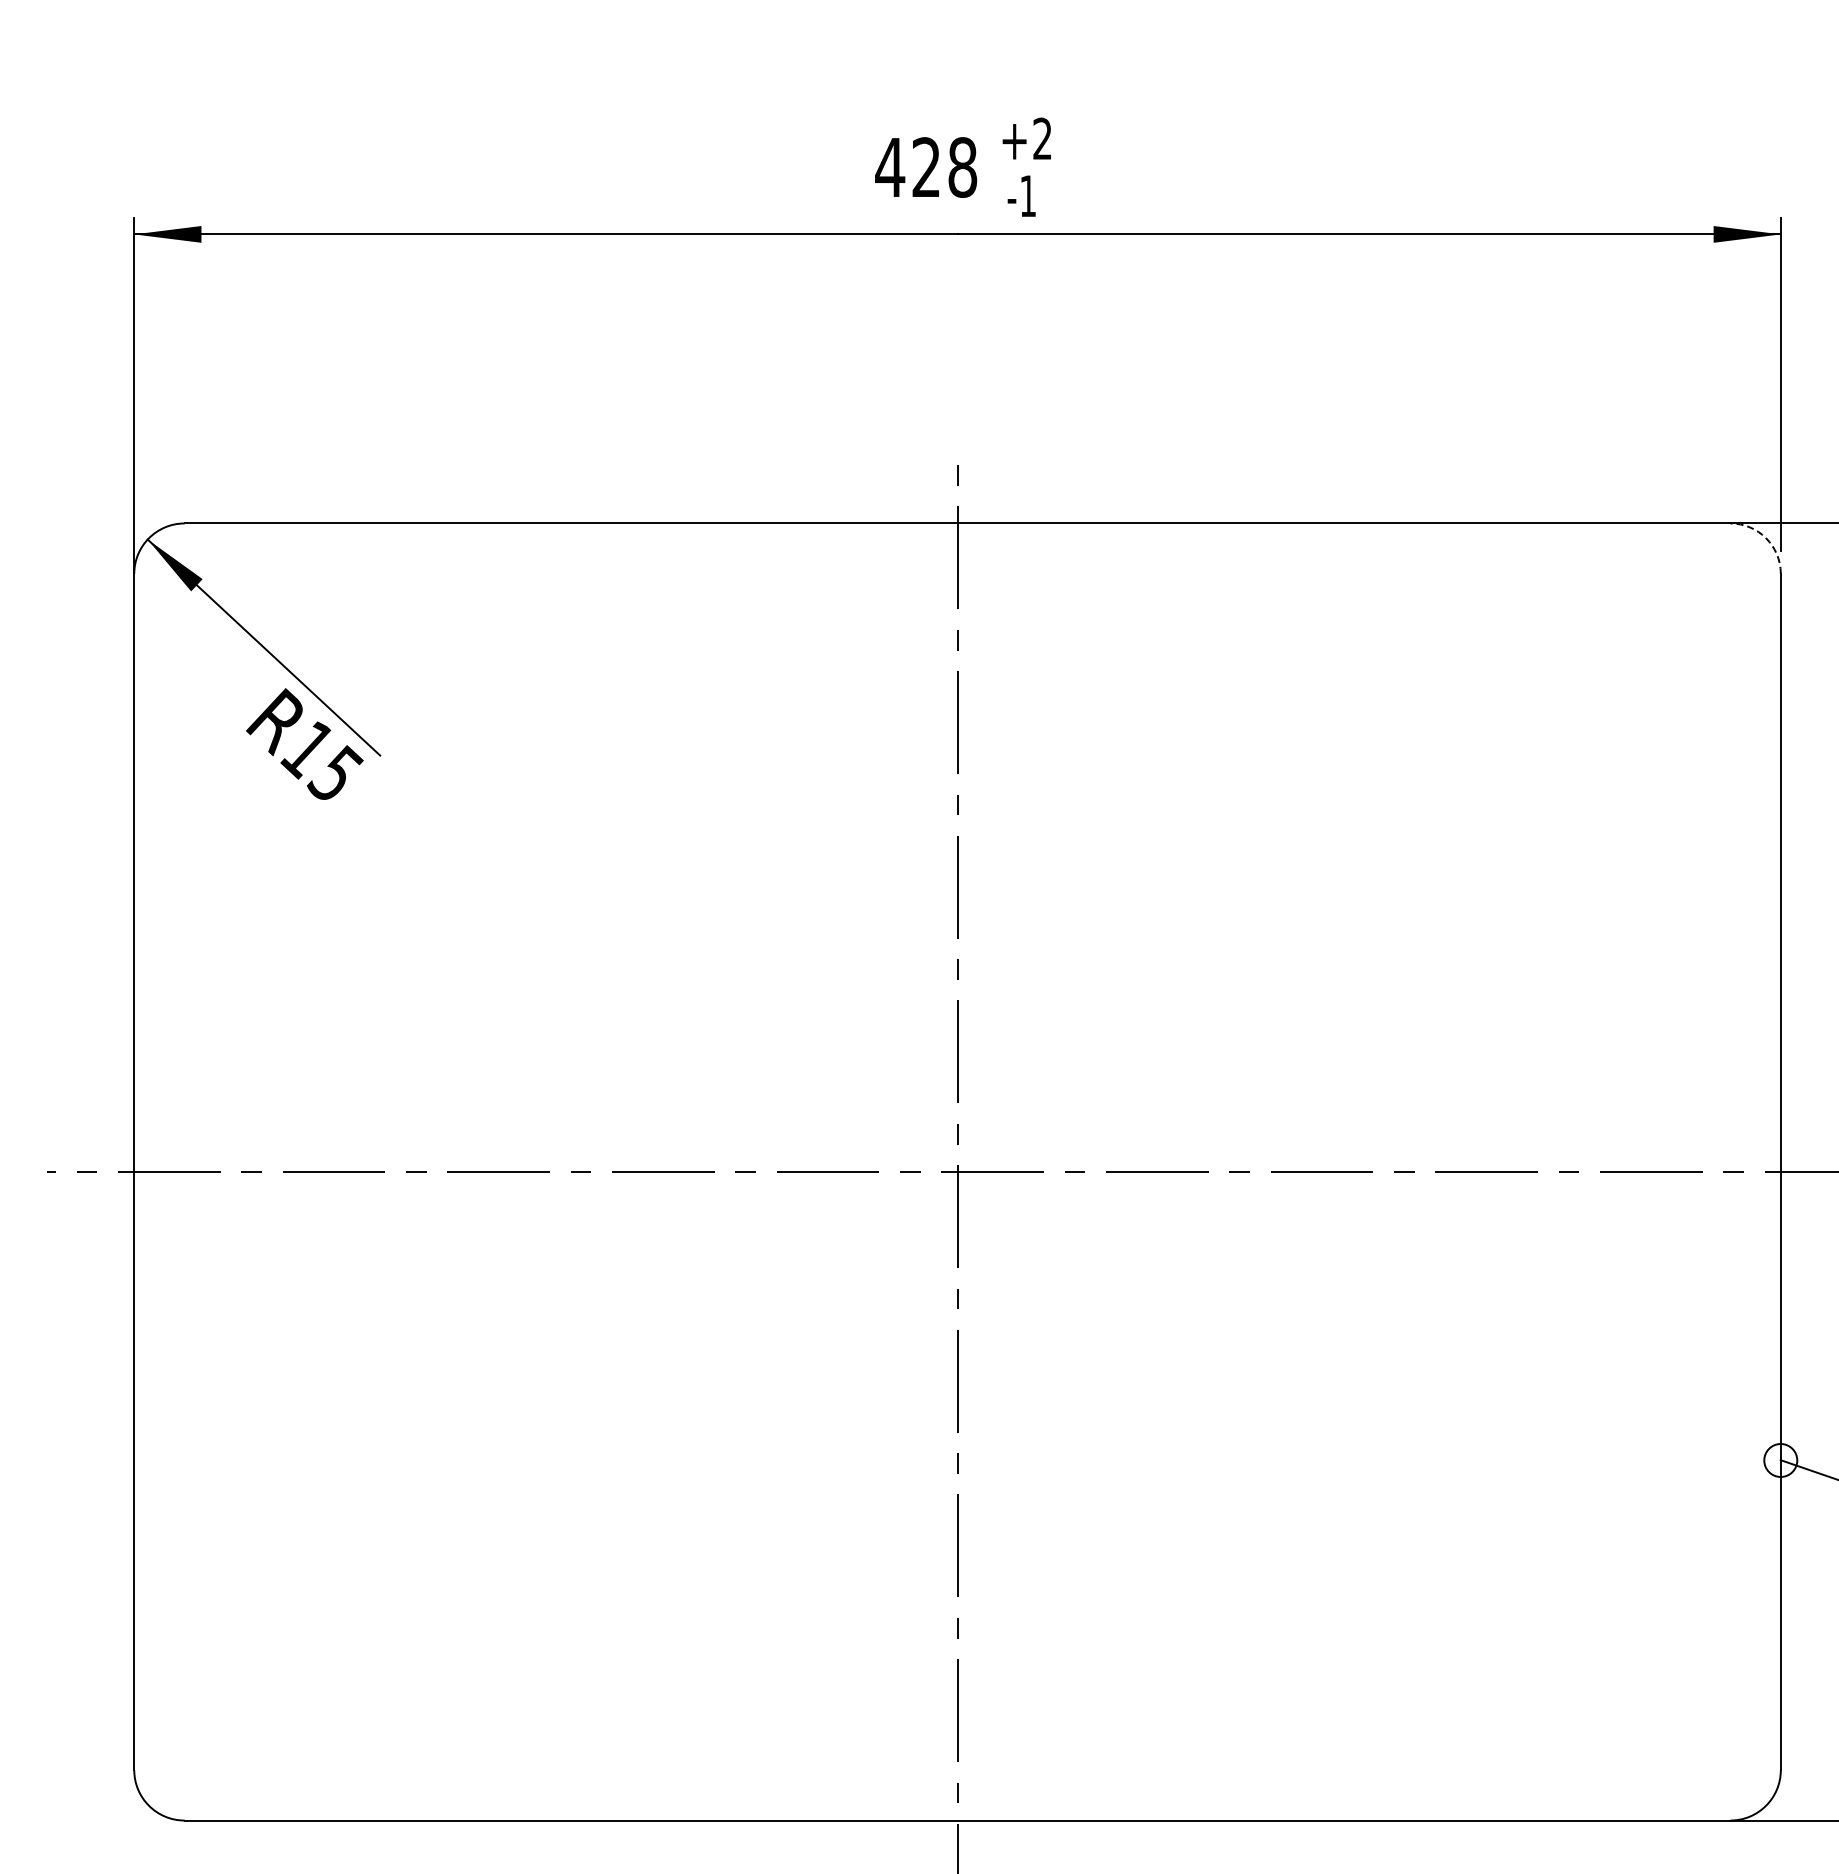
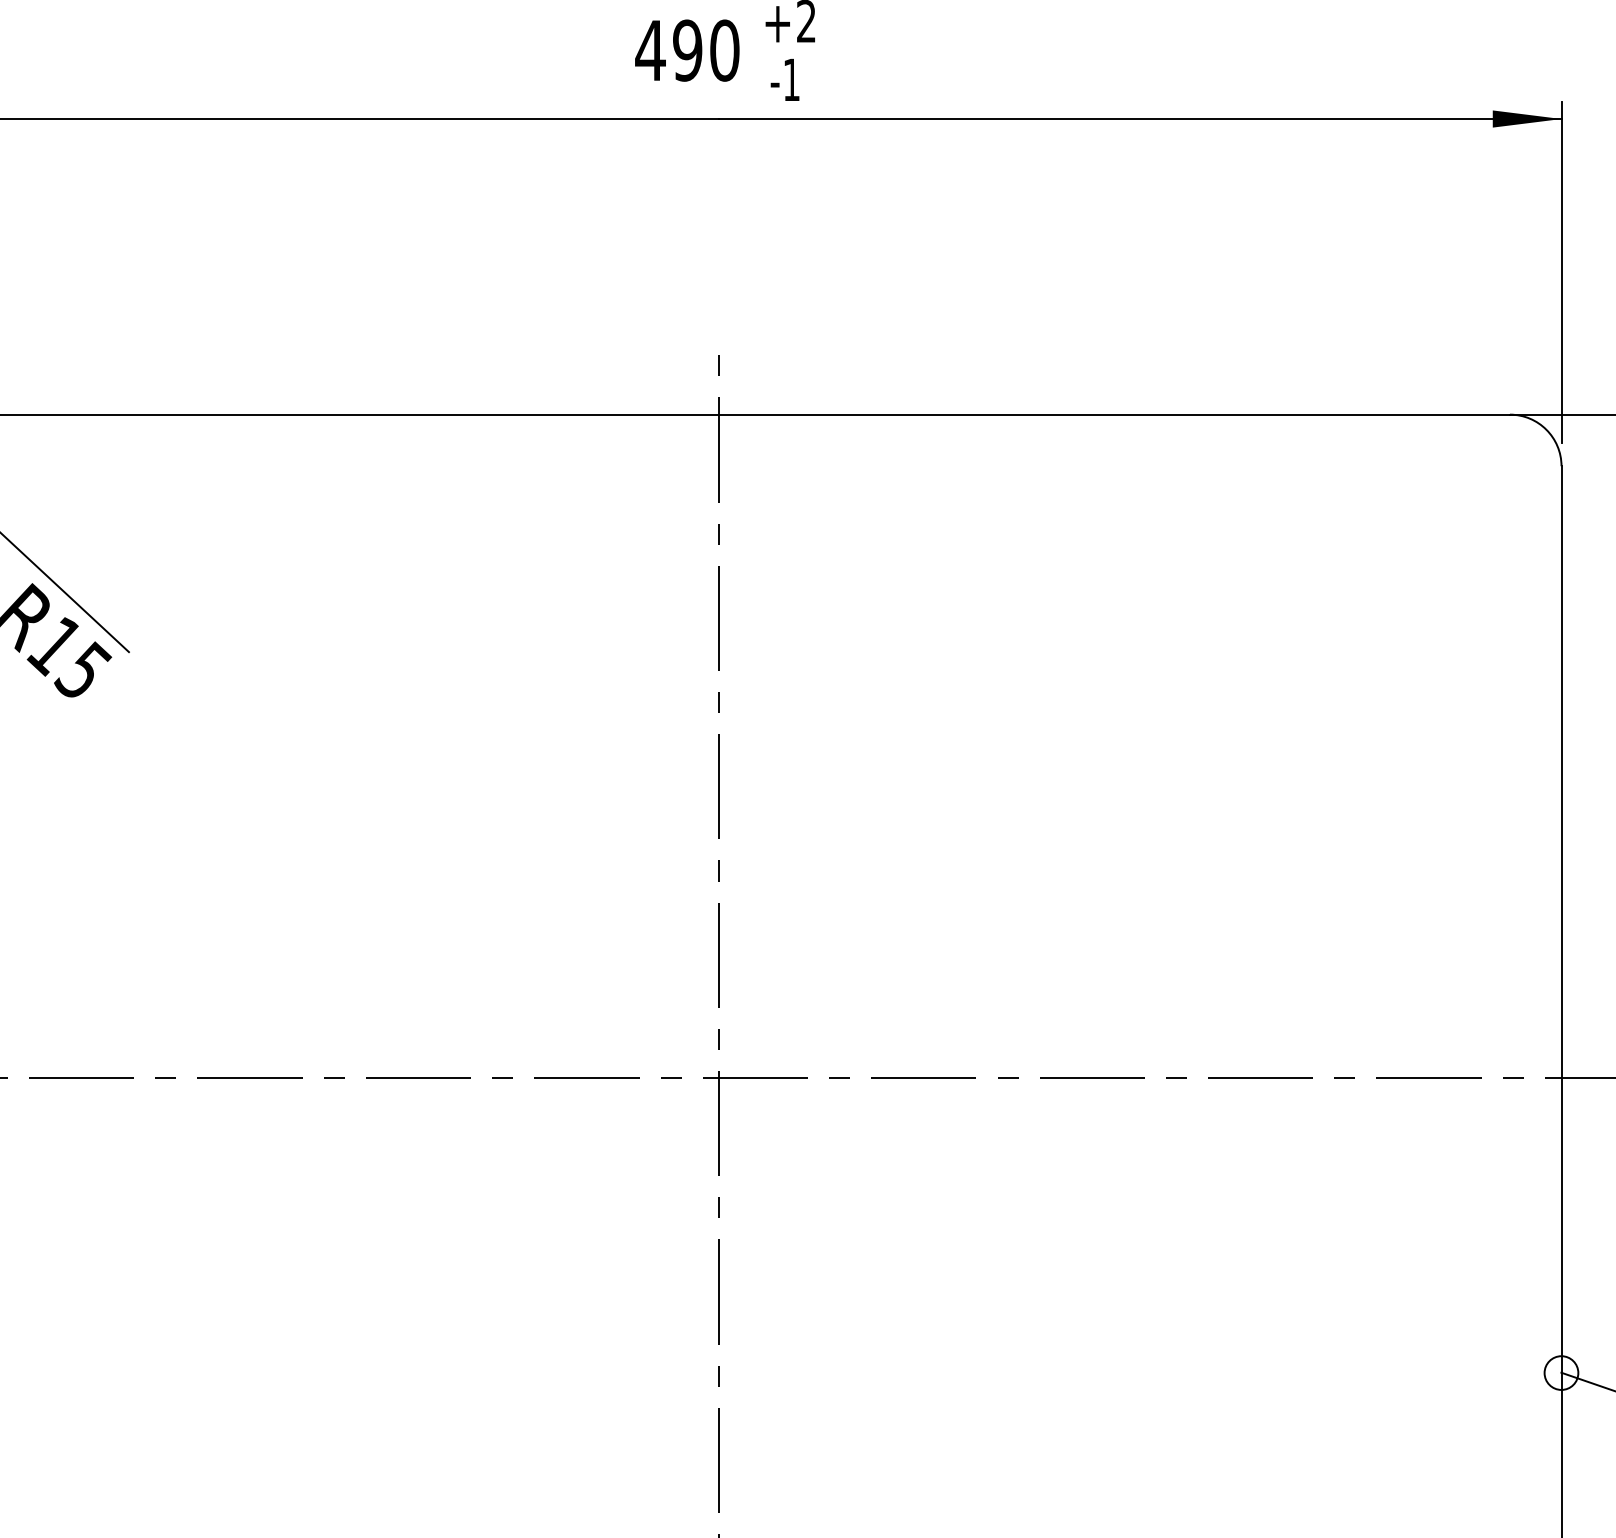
text: (944, 167) -> (706, 50), 428 -> 490
arc: (1766, 538) -> (1546, 430), dashed -> solid

